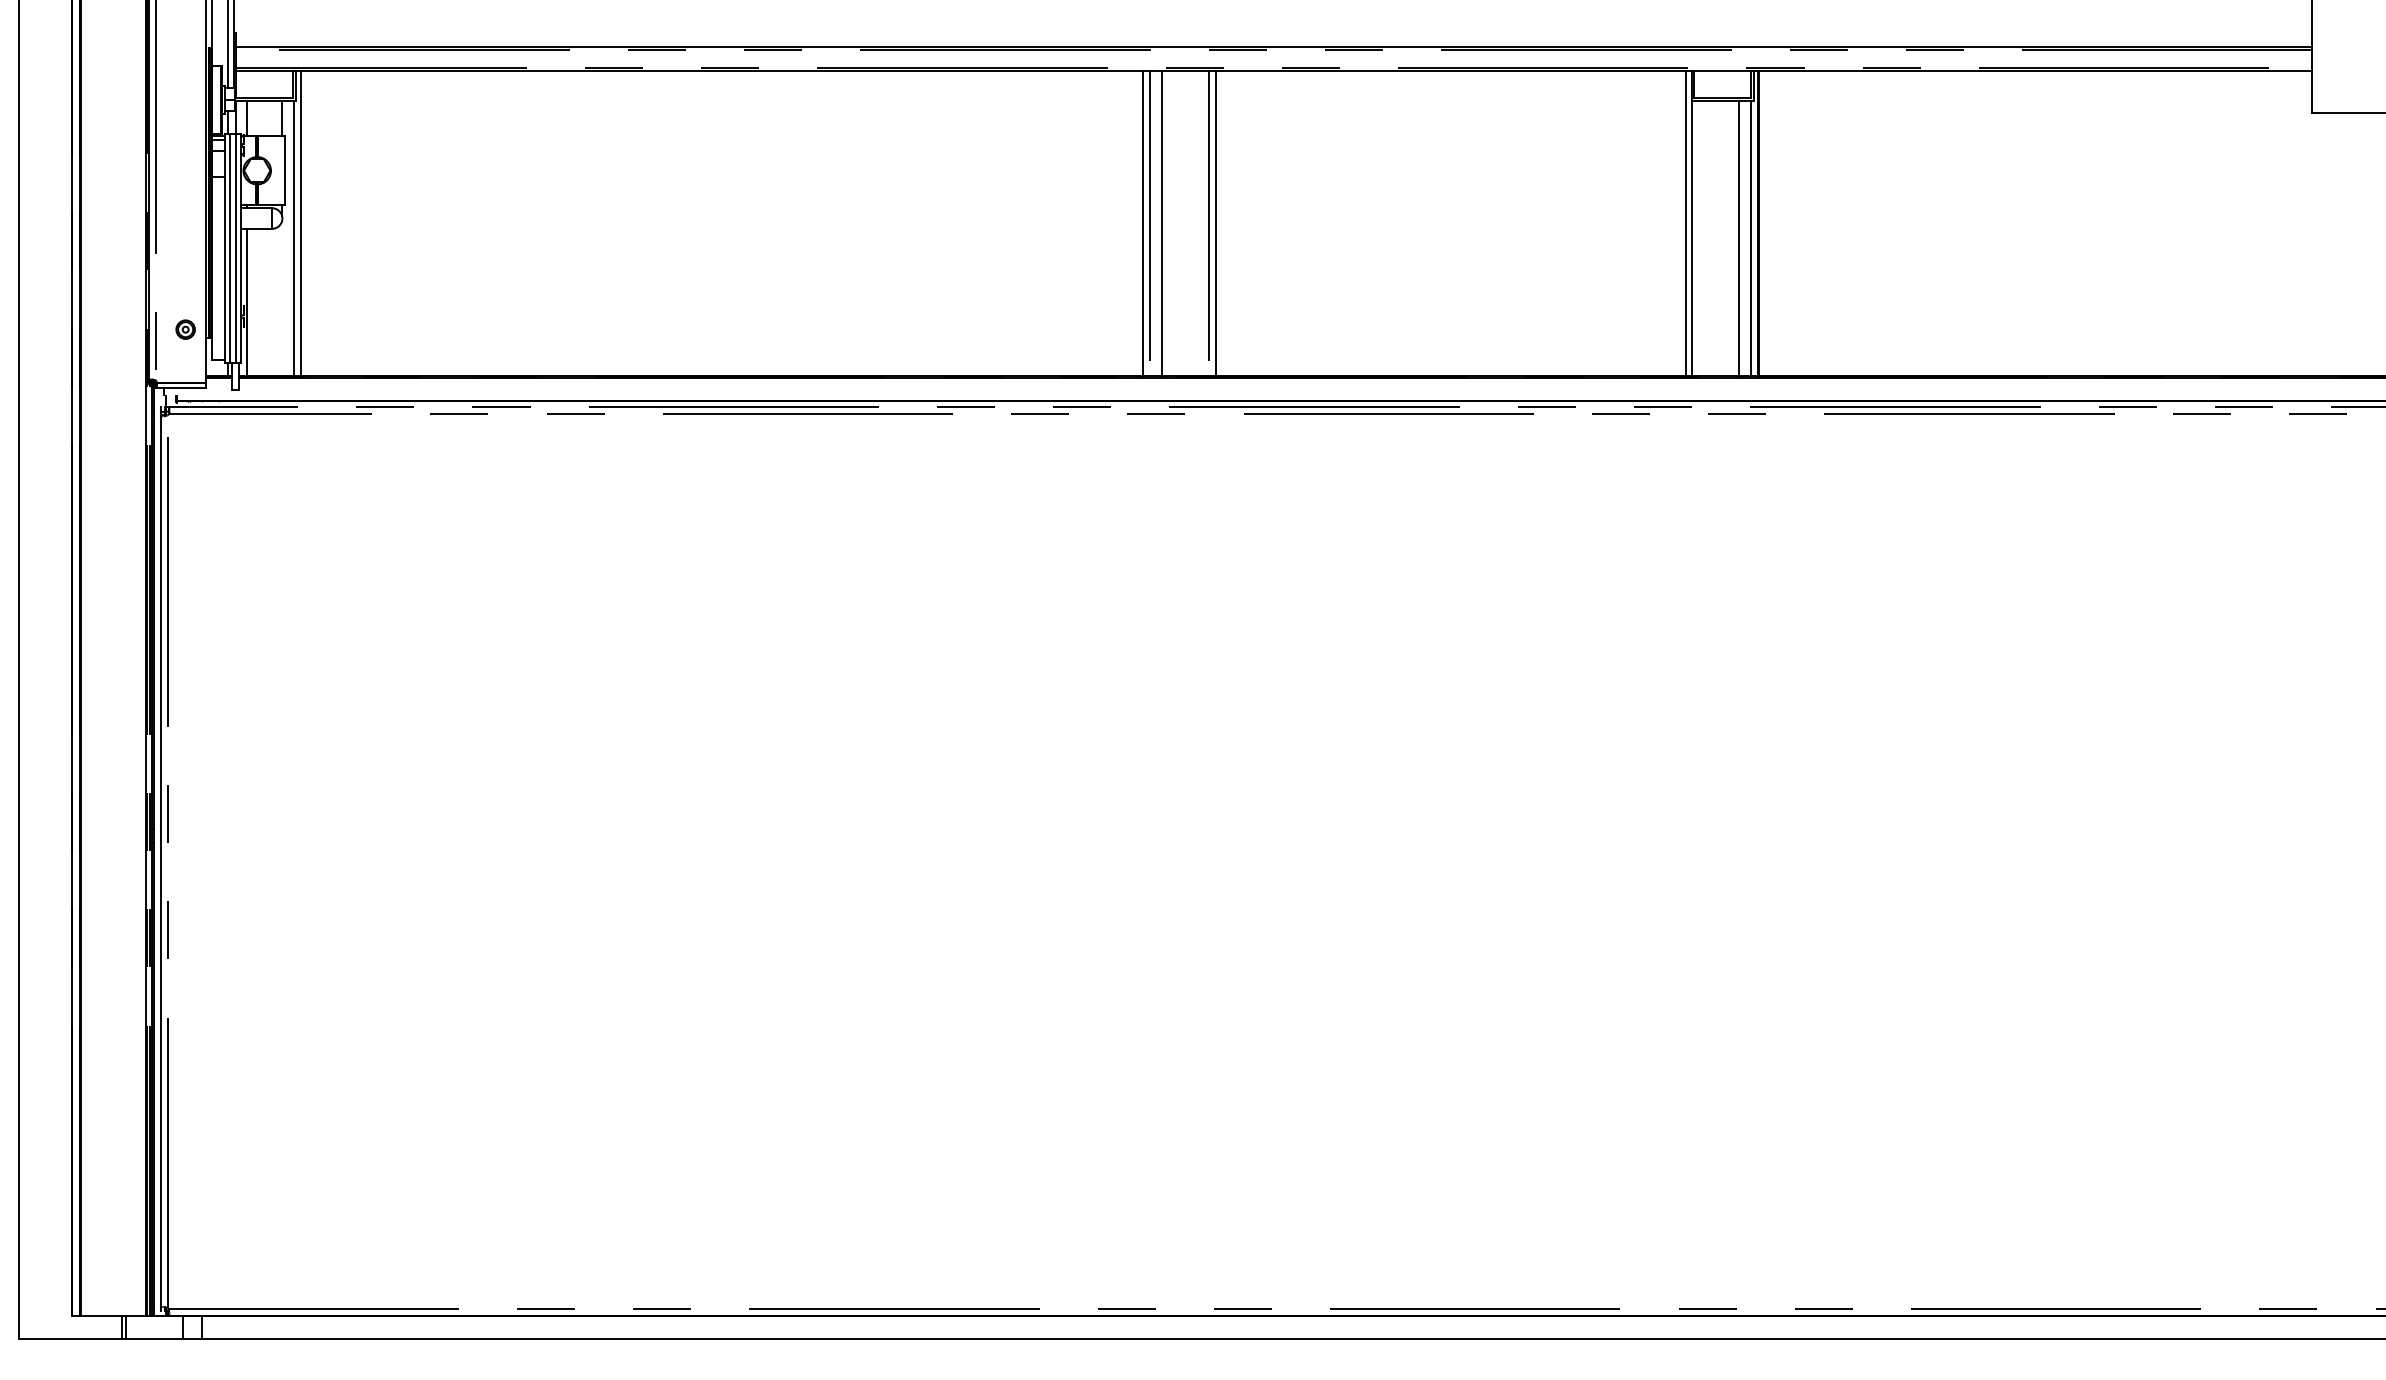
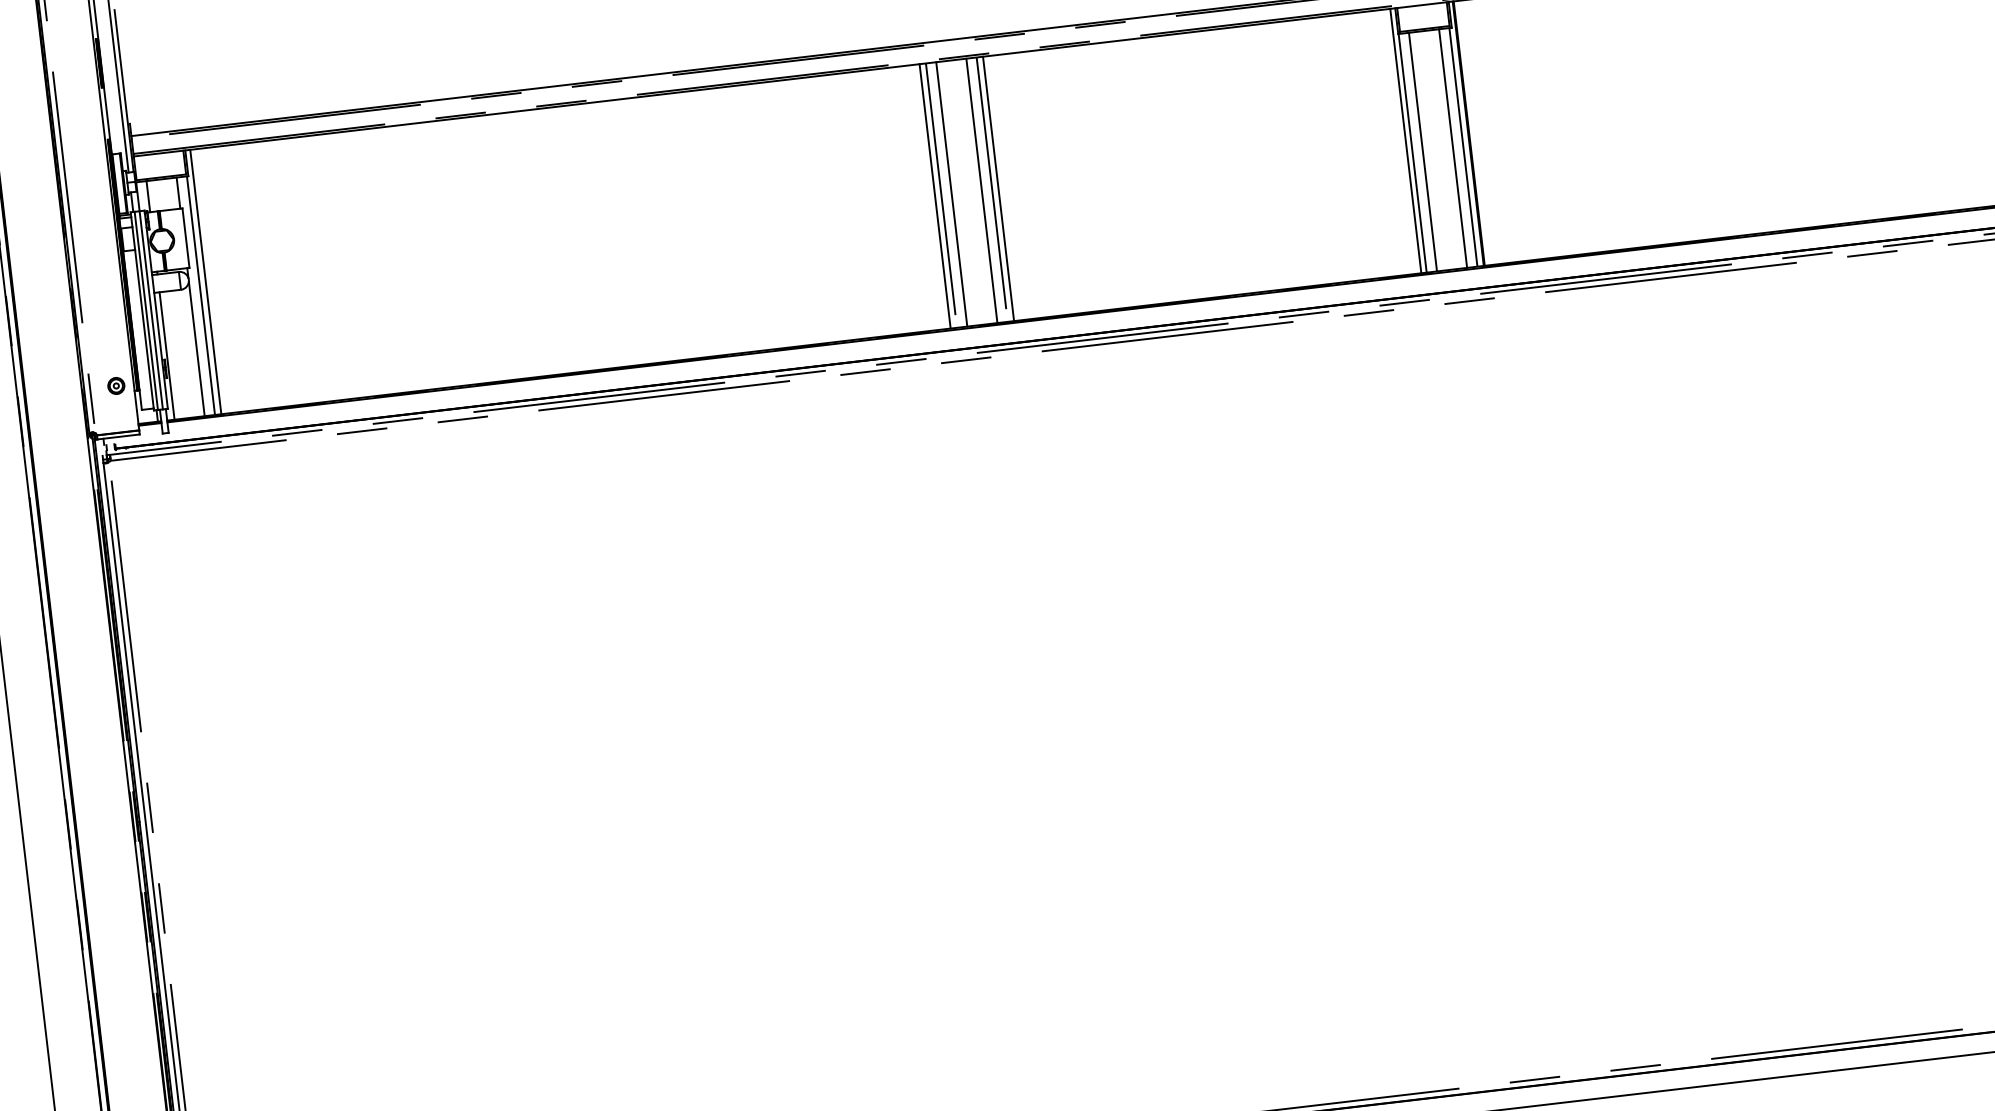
line: (1196, 222) -> (981, 190), added
line: (1704, 237) -> (1423, 151), added
line: (282, 297) -> (196, 348), added

